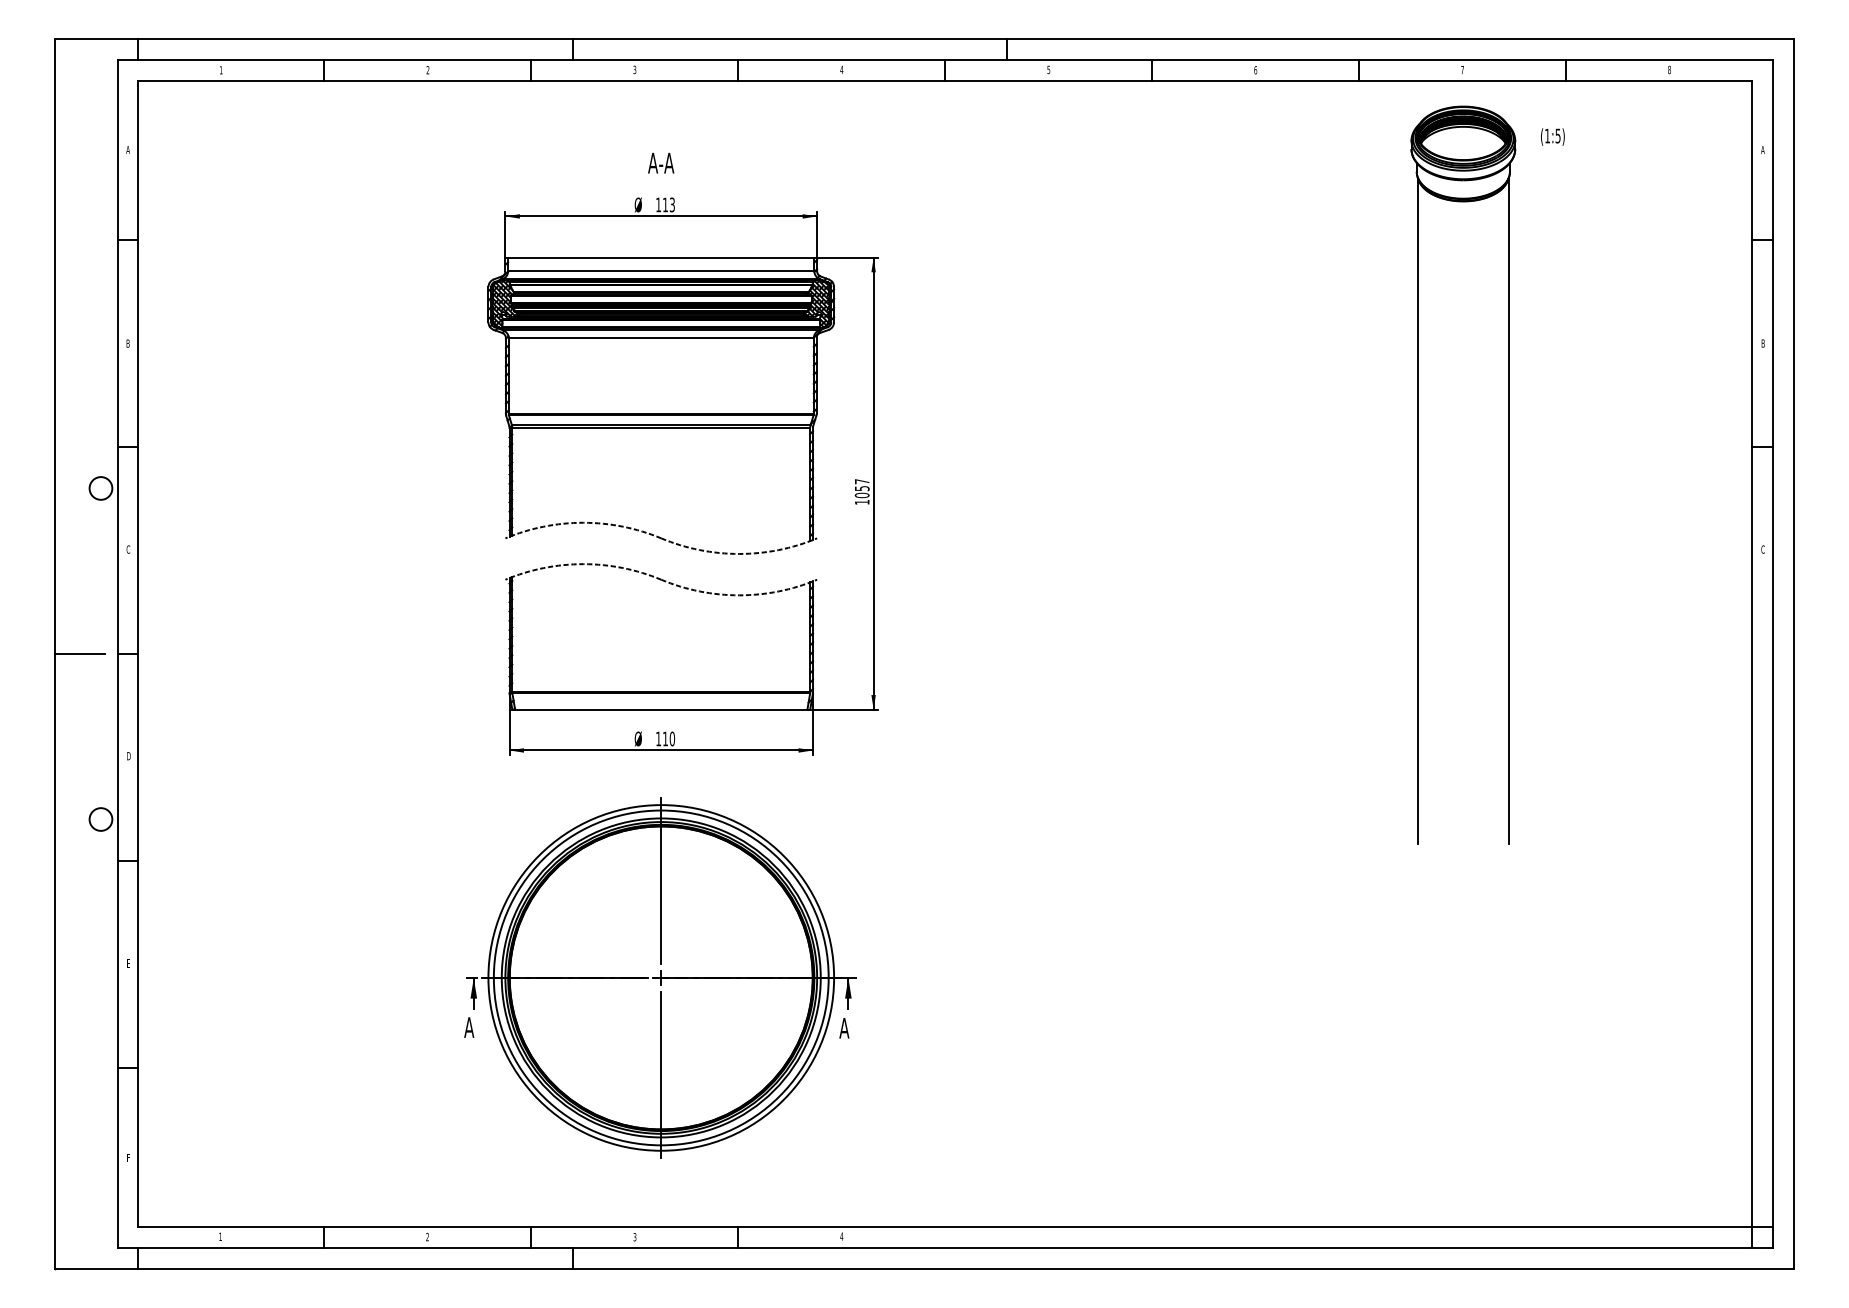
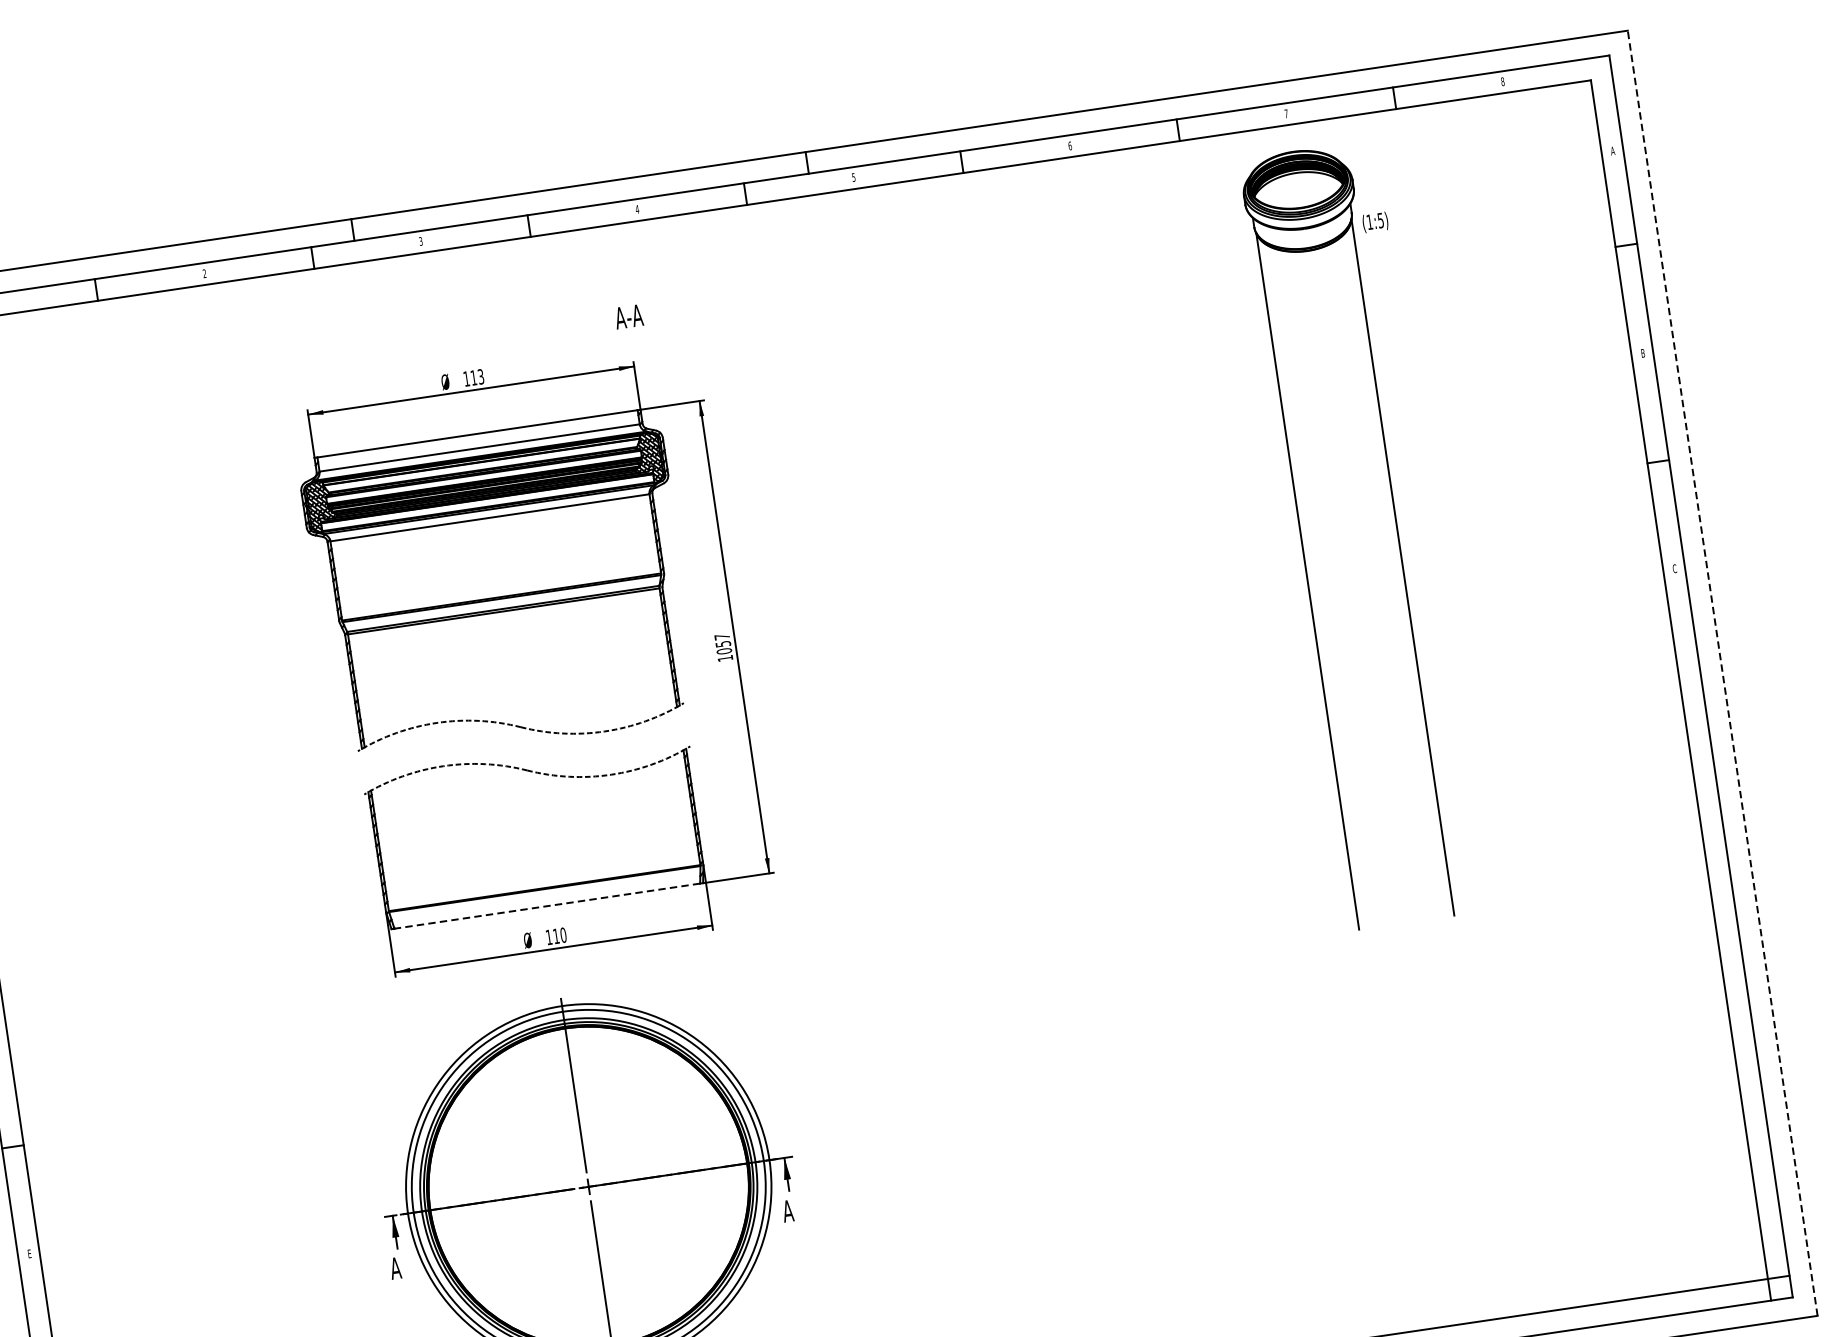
text: (1552, 136) -> (1375, 221), moved
text: (661, 163) -> (629, 317), moved
line: (1793, 654) -> (1722, 673), solid -> dashed
line: (660, 709) -> (546, 906), solid -> dashed

